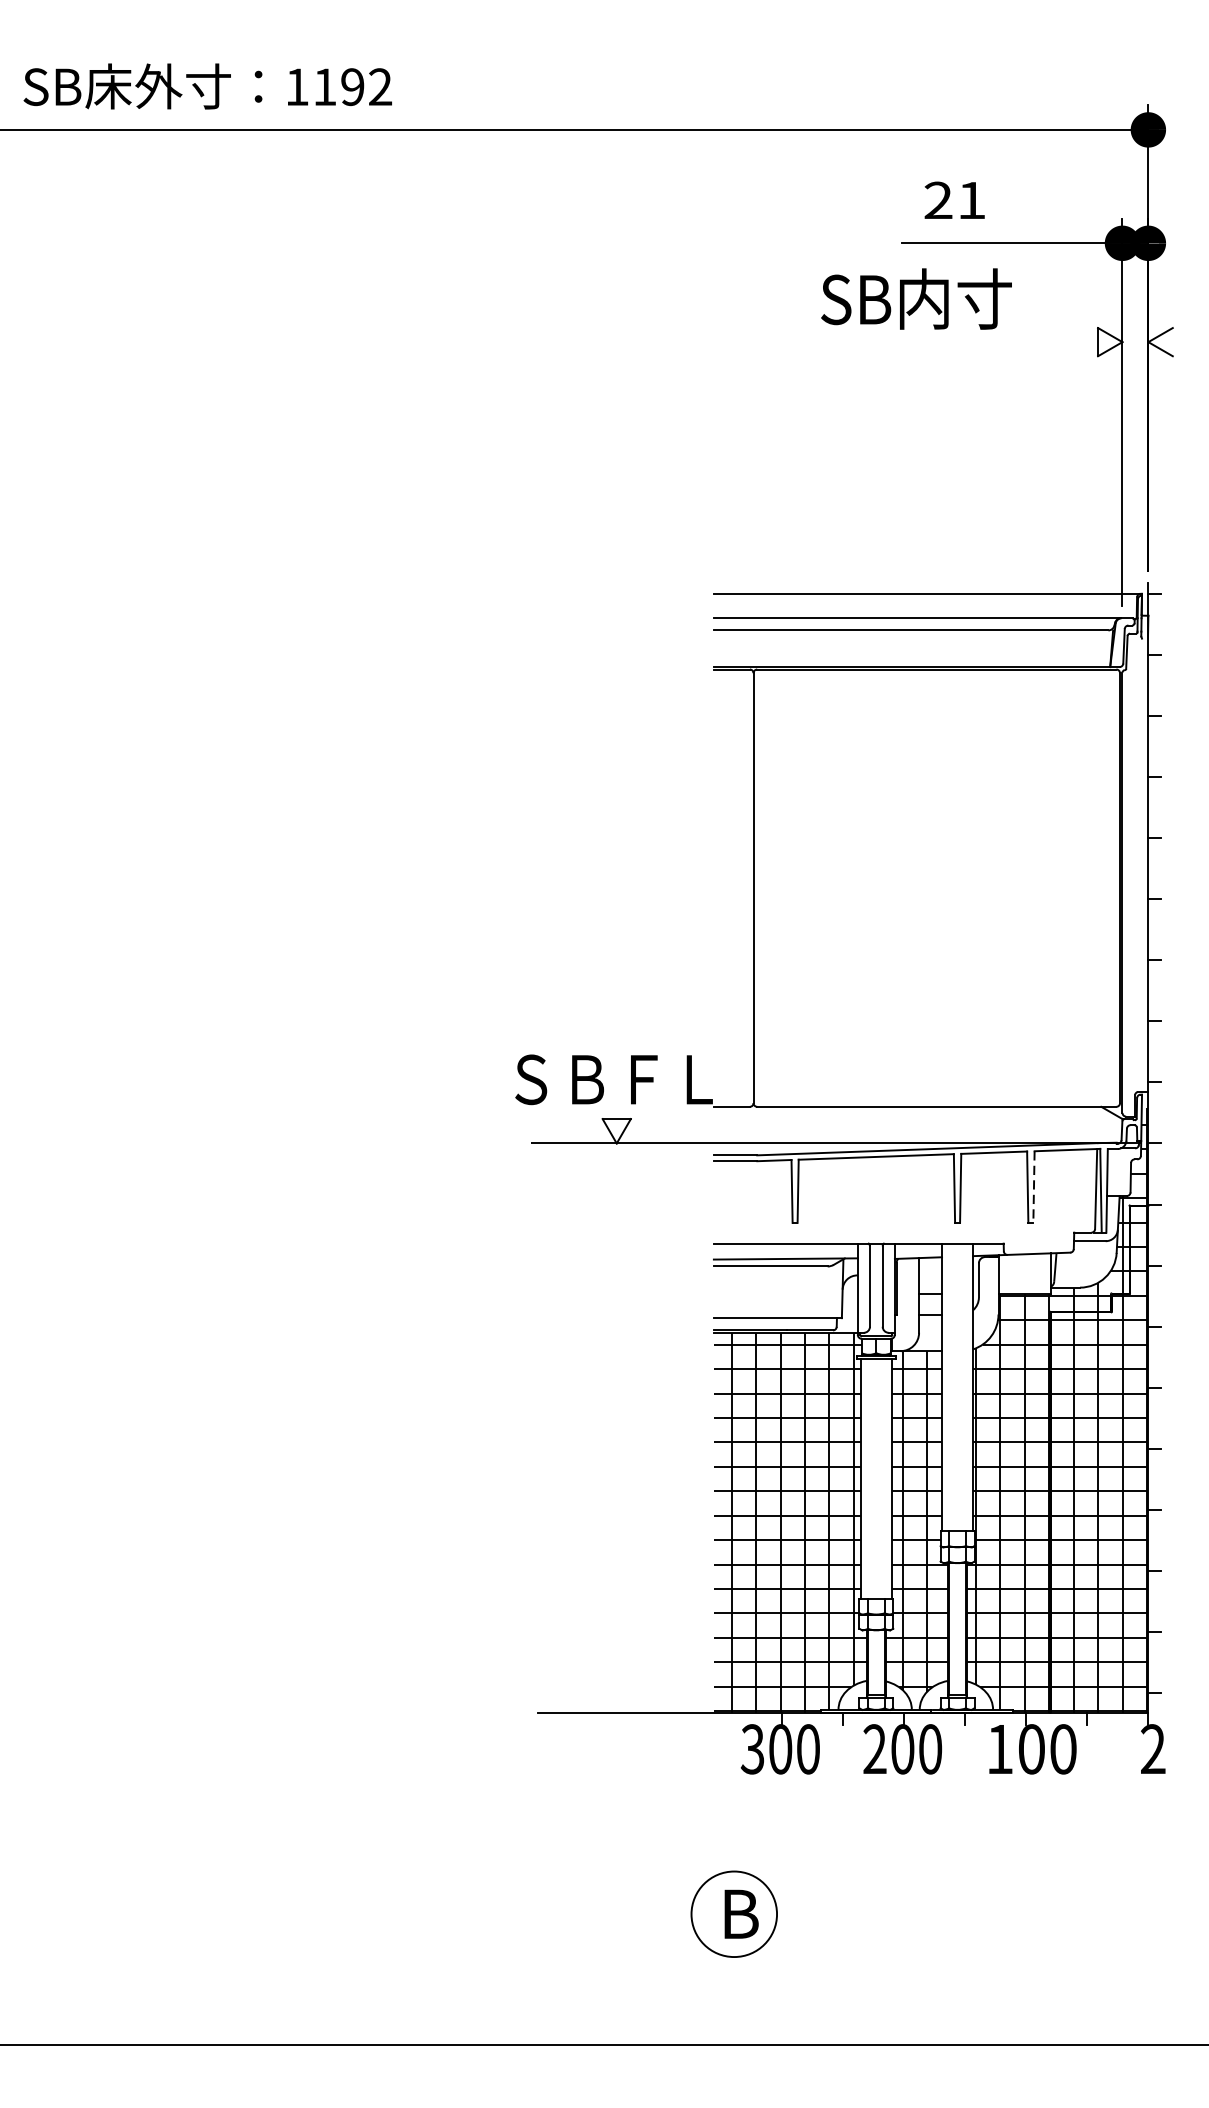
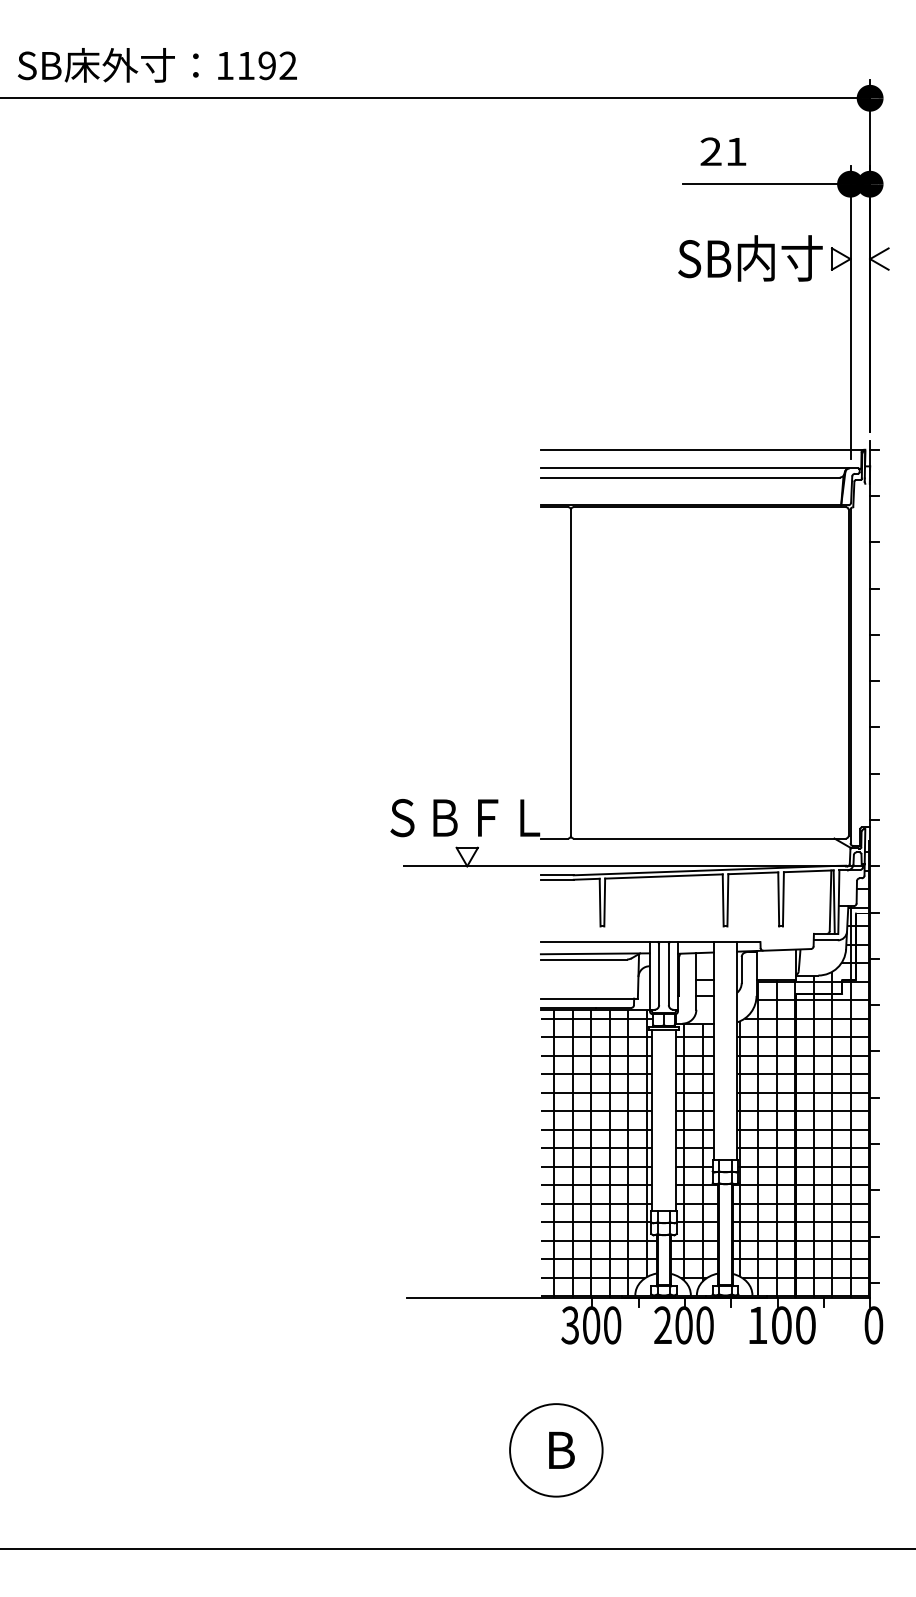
text: (916, 299) -> (750, 258), moved
line: (1034, 1187) -> (783, 899), dashed -> solid
text: (1152, 1749) -> (873, 1325), 2 -> 0
circle: (734, 1914) -> (556, 1450), size x1.43

